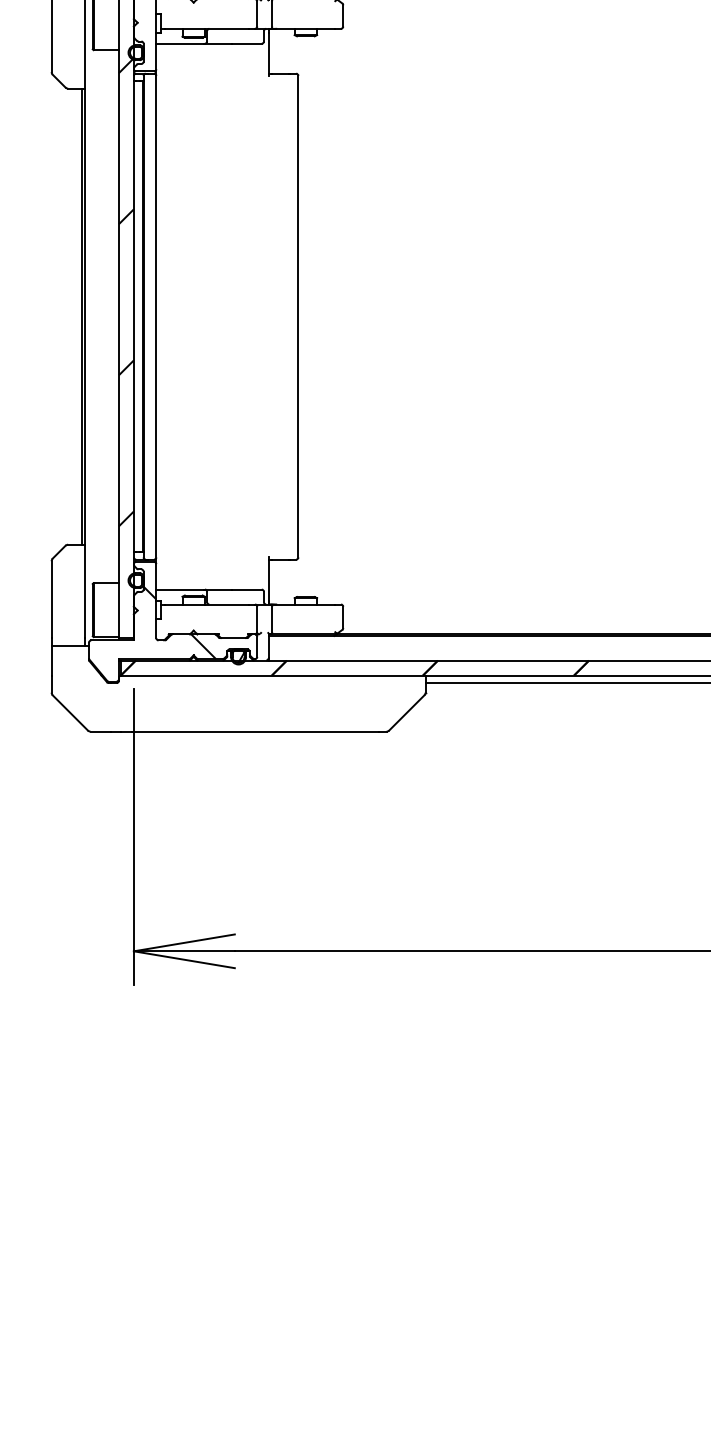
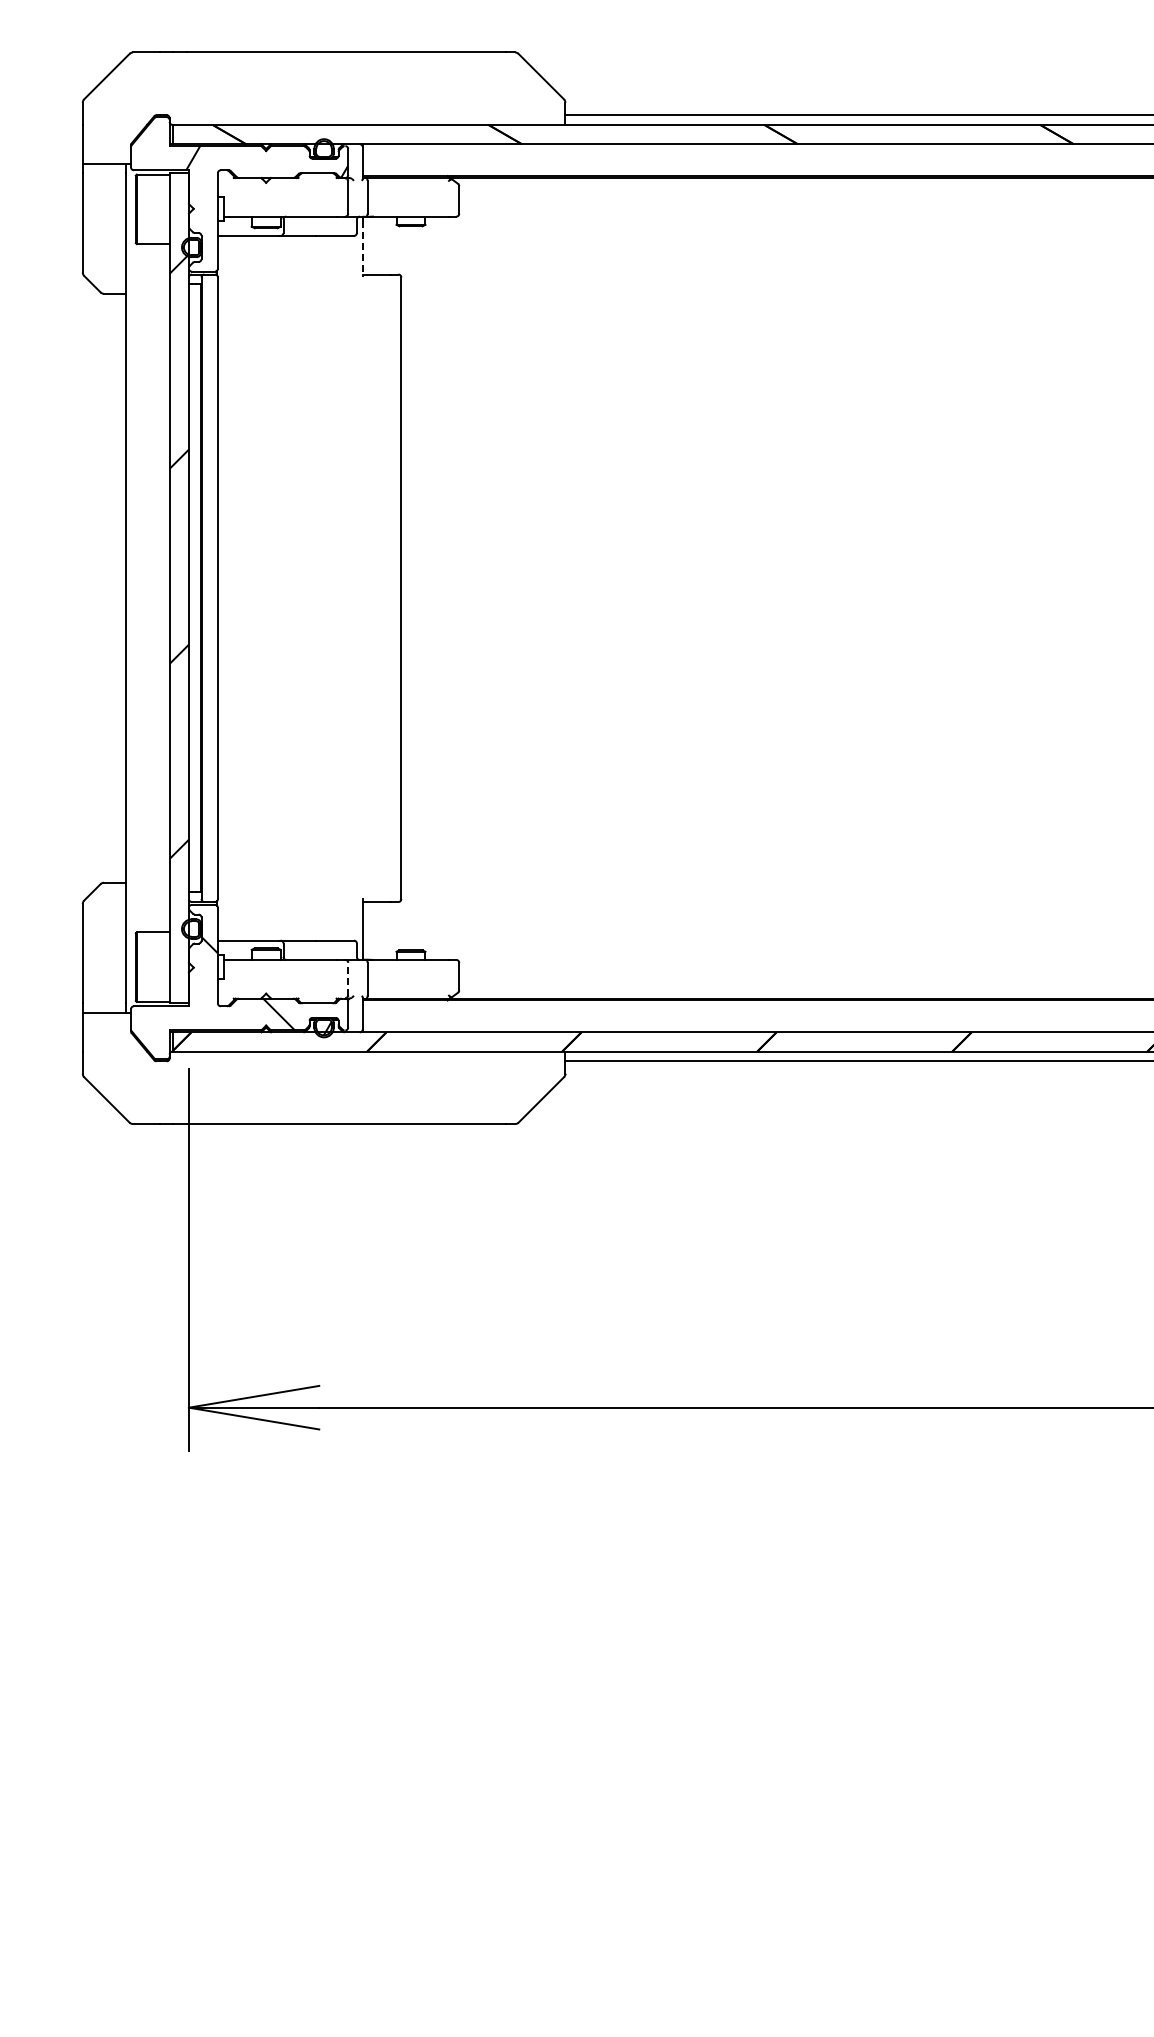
line: (268, 54) -> (362, 249), solid -> dashed
line: (81, 316) -> (121, 587), removed
line: (257, 618) -> (348, 978), solid -> dashed

